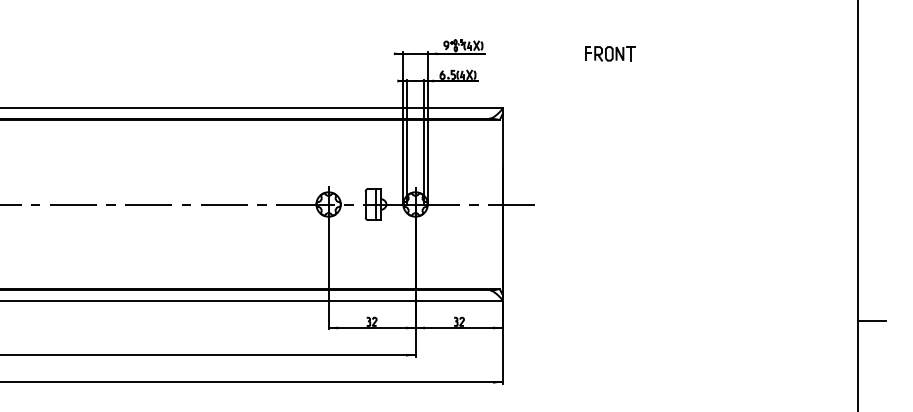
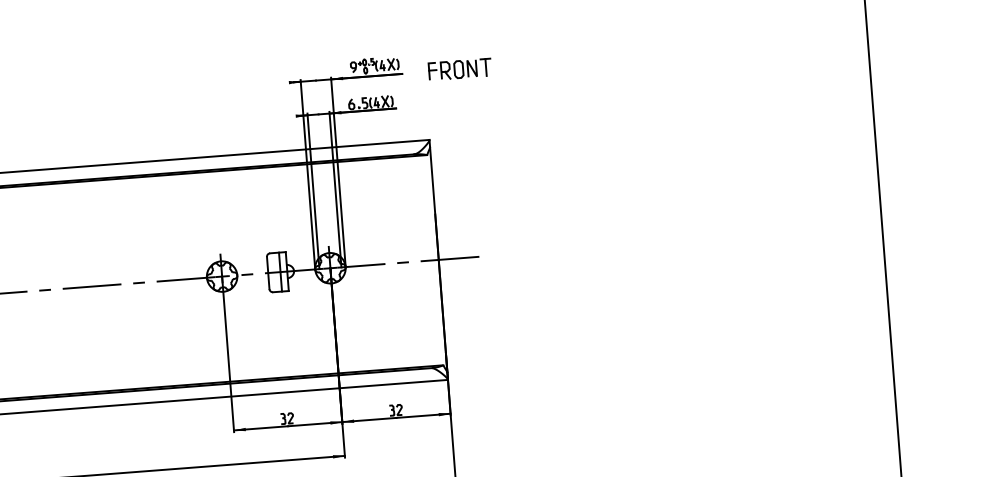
part: (610, 53) -> (460, 69), moved
line: (871, 321) -> (909, 370), removed

